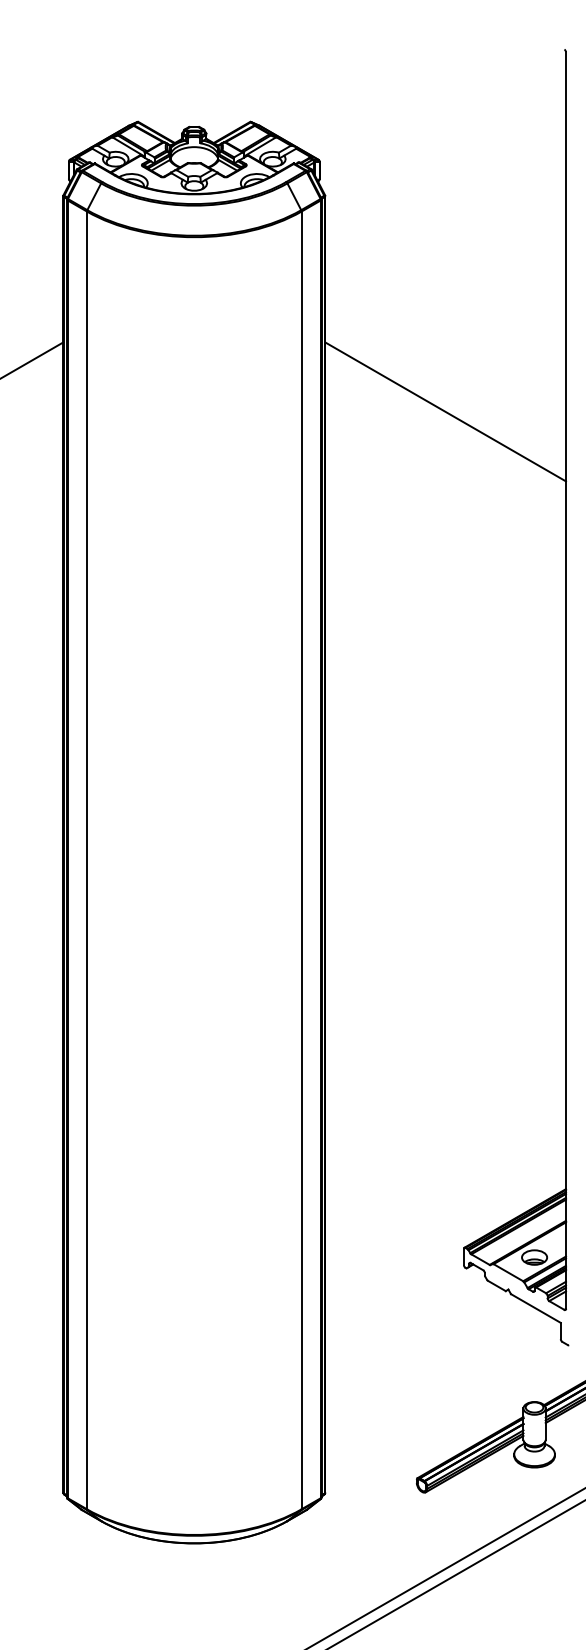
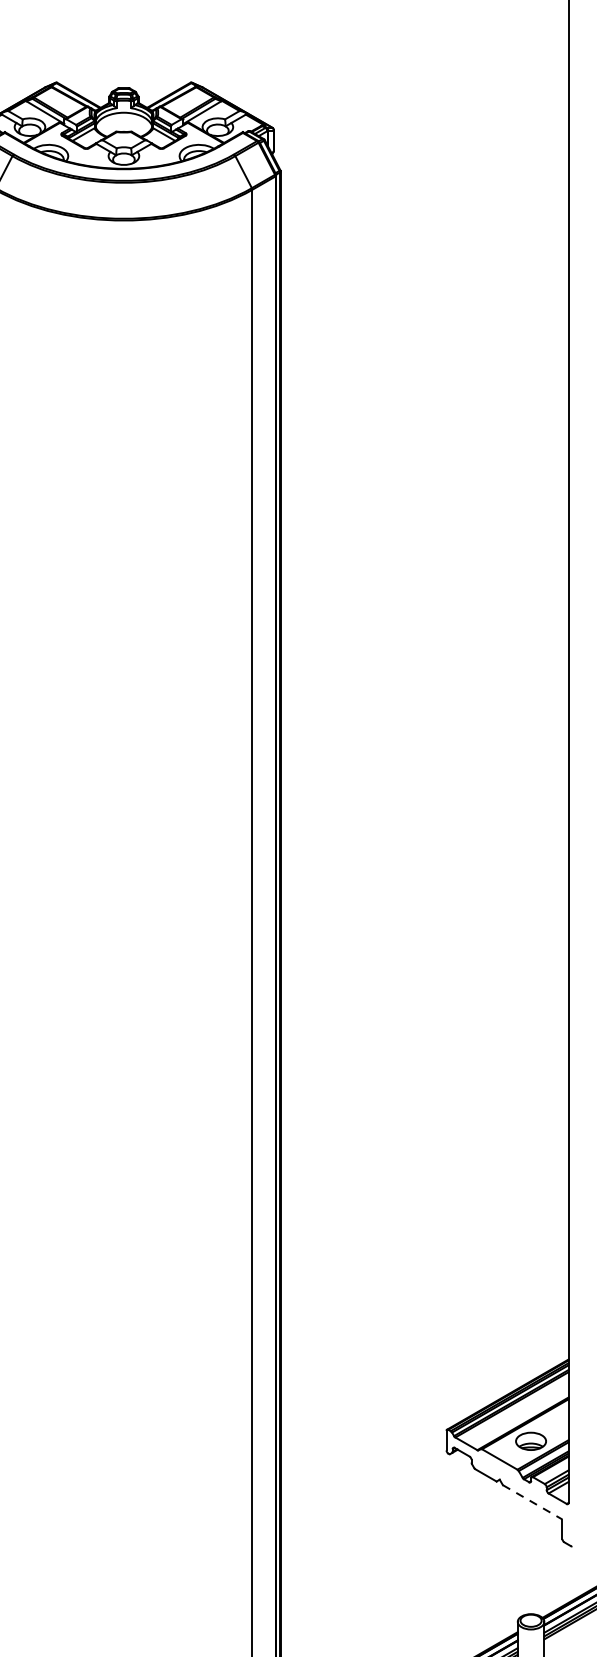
line: (445, 411) -> (424, 429), removed
line: (535, 1308) -> (532, 1502), solid -> dashed

